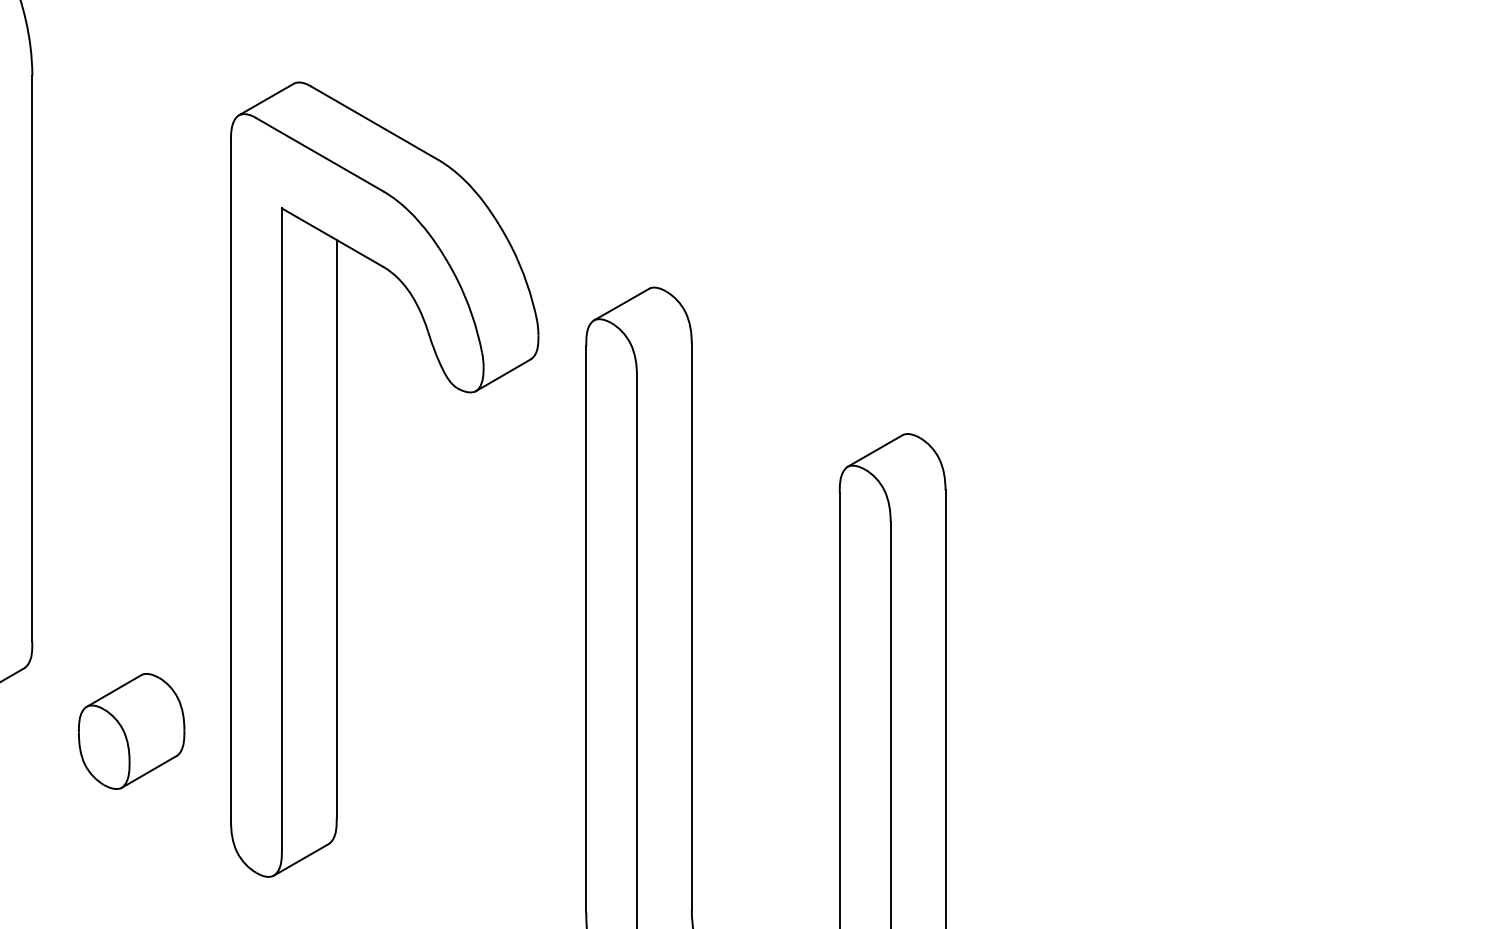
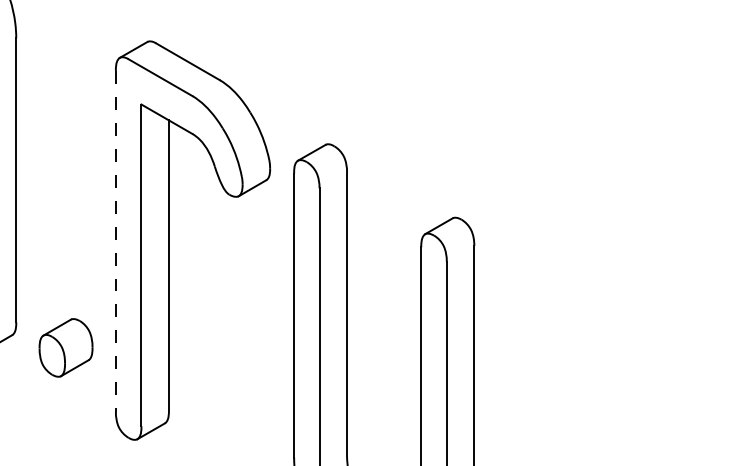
line: (230, 481) -> (115, 241), solid -> dashed
part: (130, 730) -> (65, 347), moved

